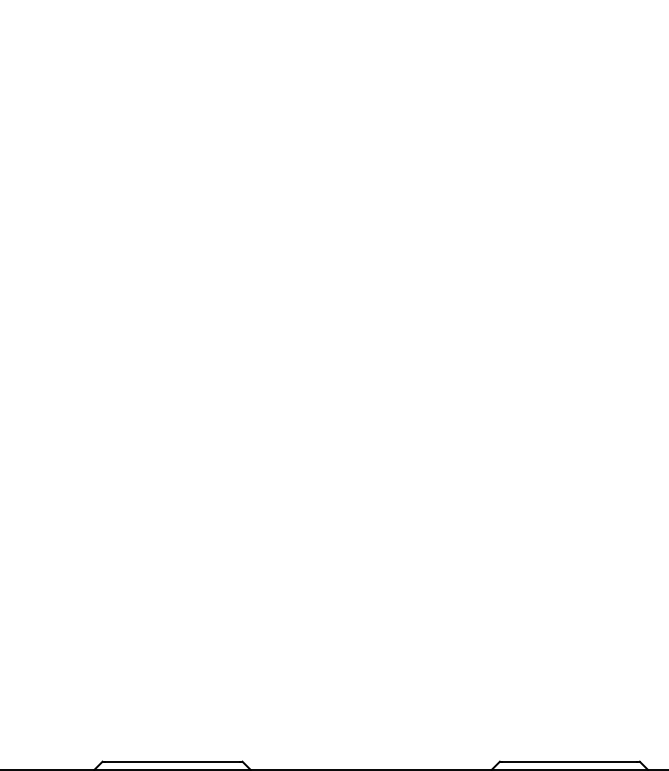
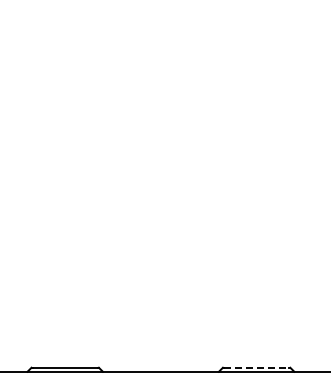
line: (569, 761) -> (256, 367), solid -> dashed

